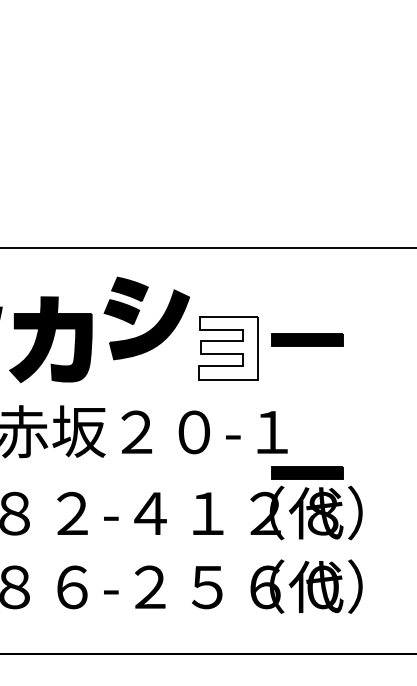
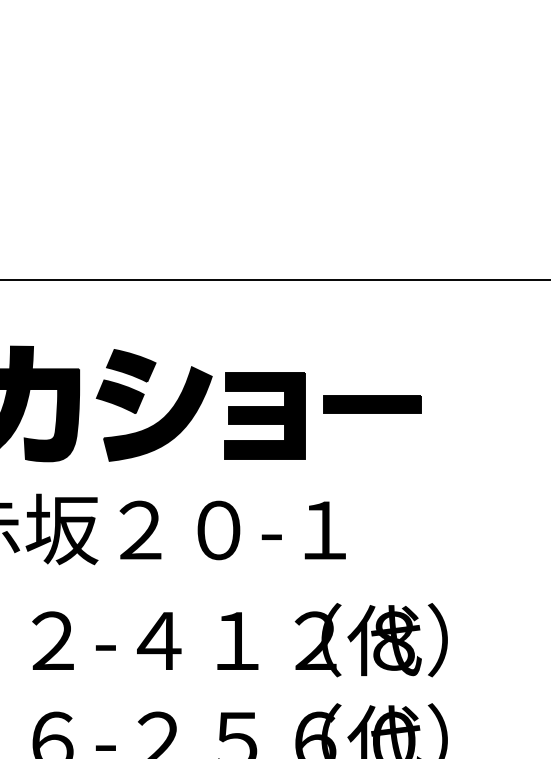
part: (138, 314) -> (142, 399), moved
fill: (227, 347) -> (263, 414), added
part: (307, 472) -> (372, 585), removed

